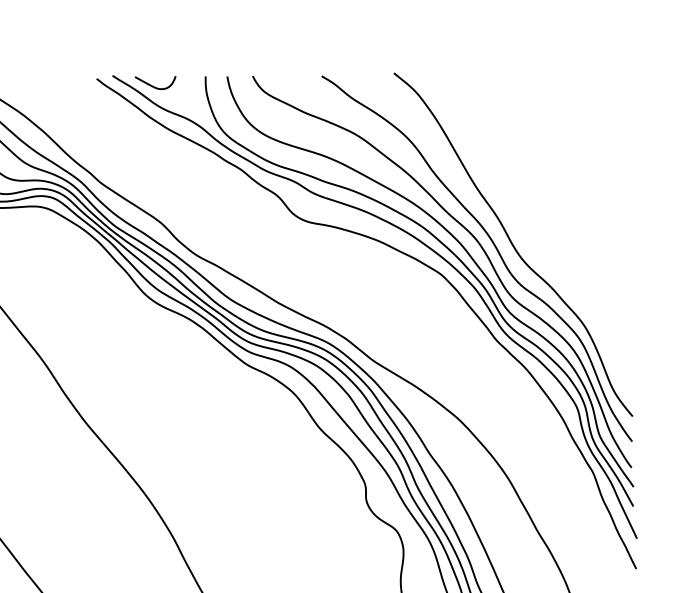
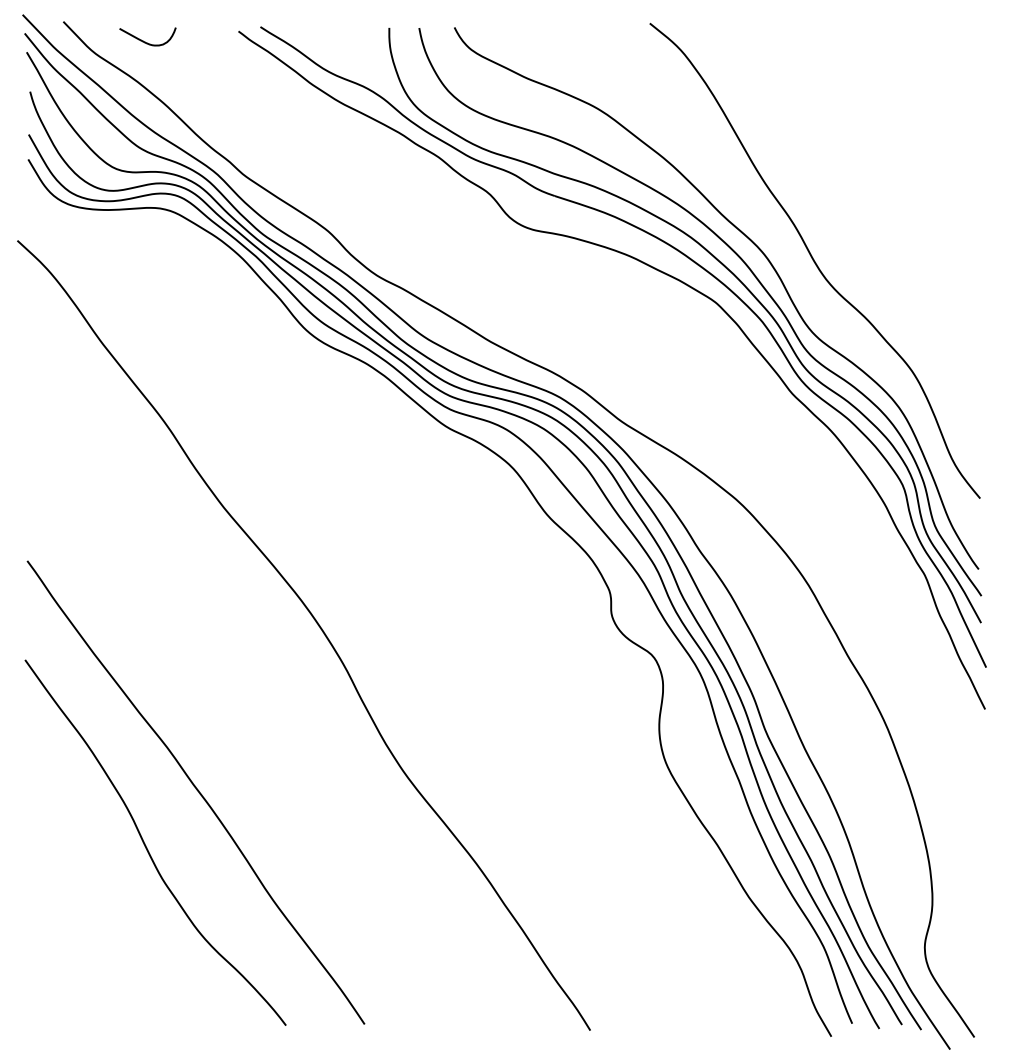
curve: (153, 86) -> (145, 41), moved
curve: (494, 247) -> (789, 264), removed

